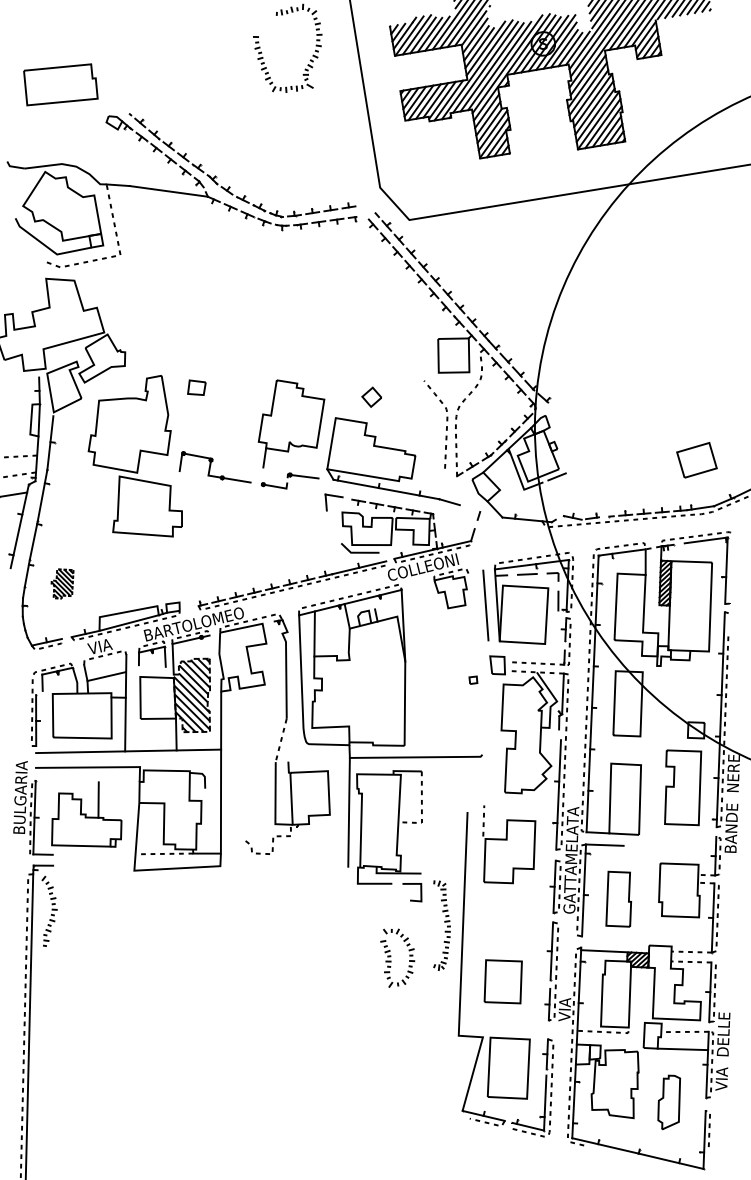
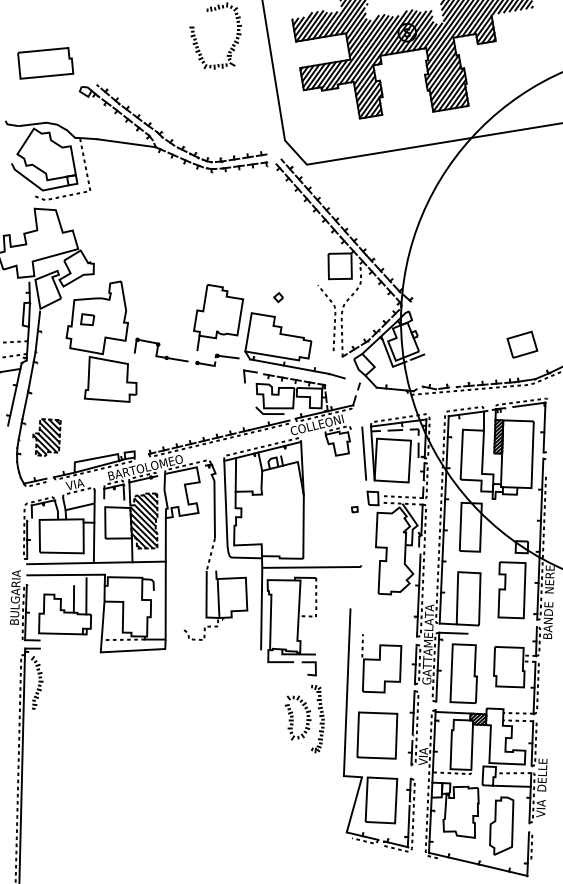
part: (196, 387) -> (87, 319), moved
part: (371, 397) -> (278, 297), size x0.62
part: (62, 583) -> (46, 437), size x1.67
line: (115, 795) -> (86, 596), added
part: (509, 844) -> (381, 663), moved
part: (618, 899) -> (463, 673), size x1.43
part: (441, 925) -> (317, 718), moved
part: (502, 981) -> (376, 735), size x1.43
part: (668, 1102) -> (501, 826), size x1.43

